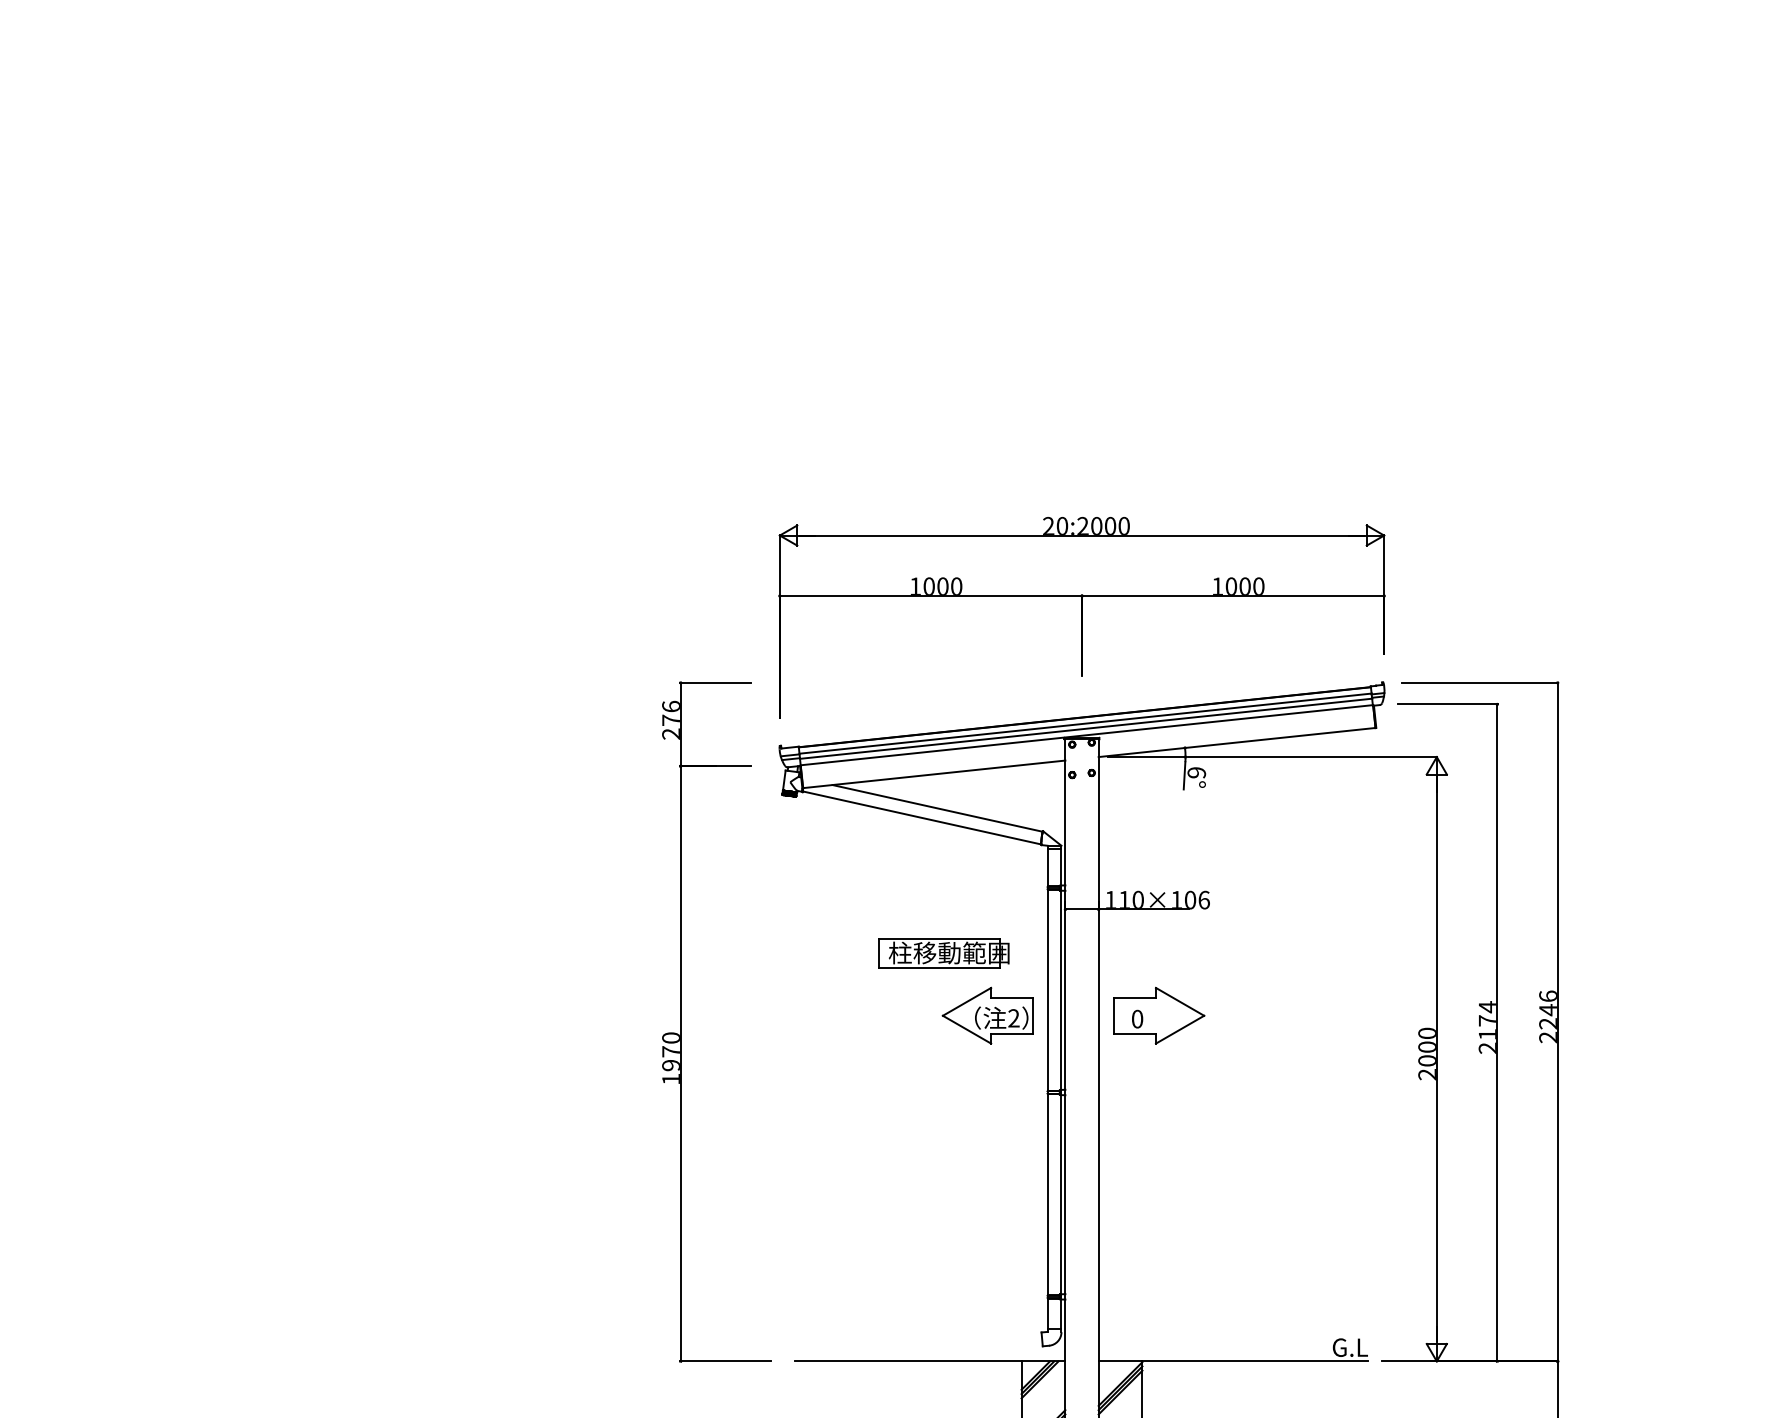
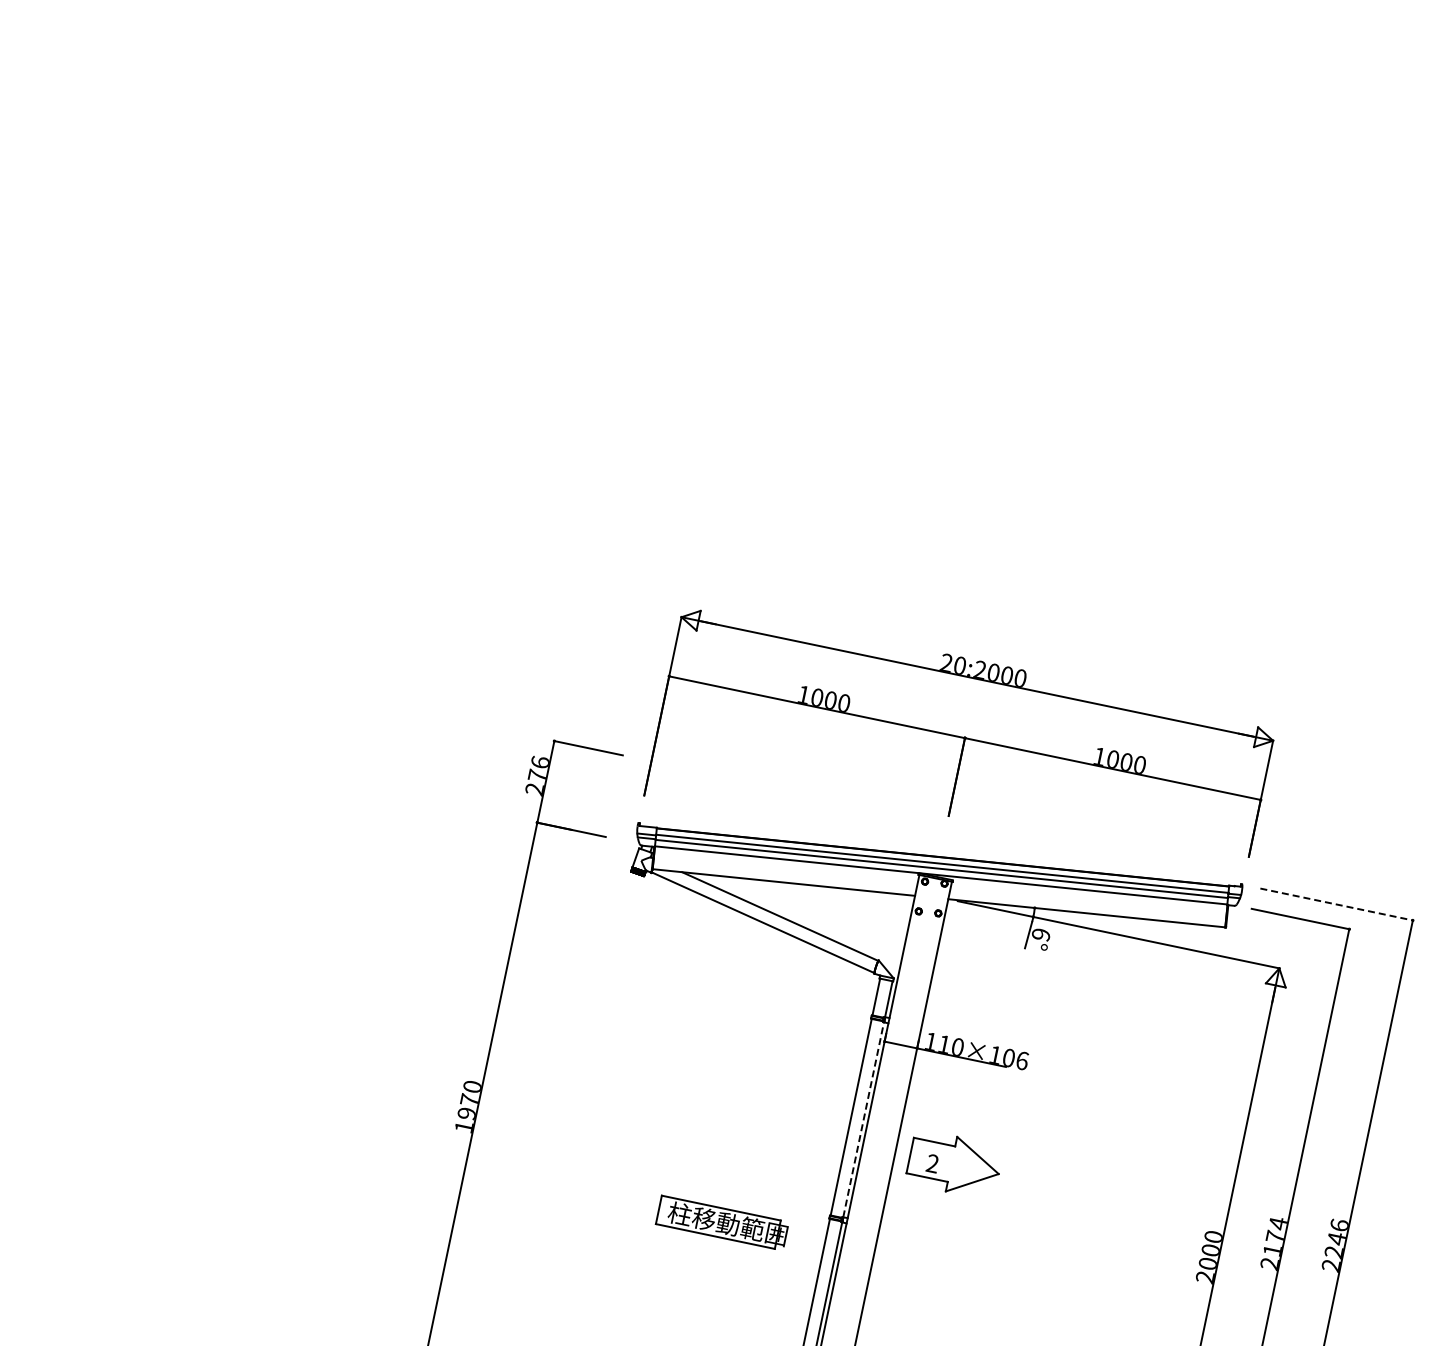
line: (1480, 682) -> (1337, 904), solid -> dashed
part: (943, 953) -> (722, 1223), moved
line: (1060, 990) -> (863, 1119), solid -> dashed
part: (987, 1015) -> (786, 1129), removed
text: (1137, 1019) -> (932, 1164), 0 -> 2

